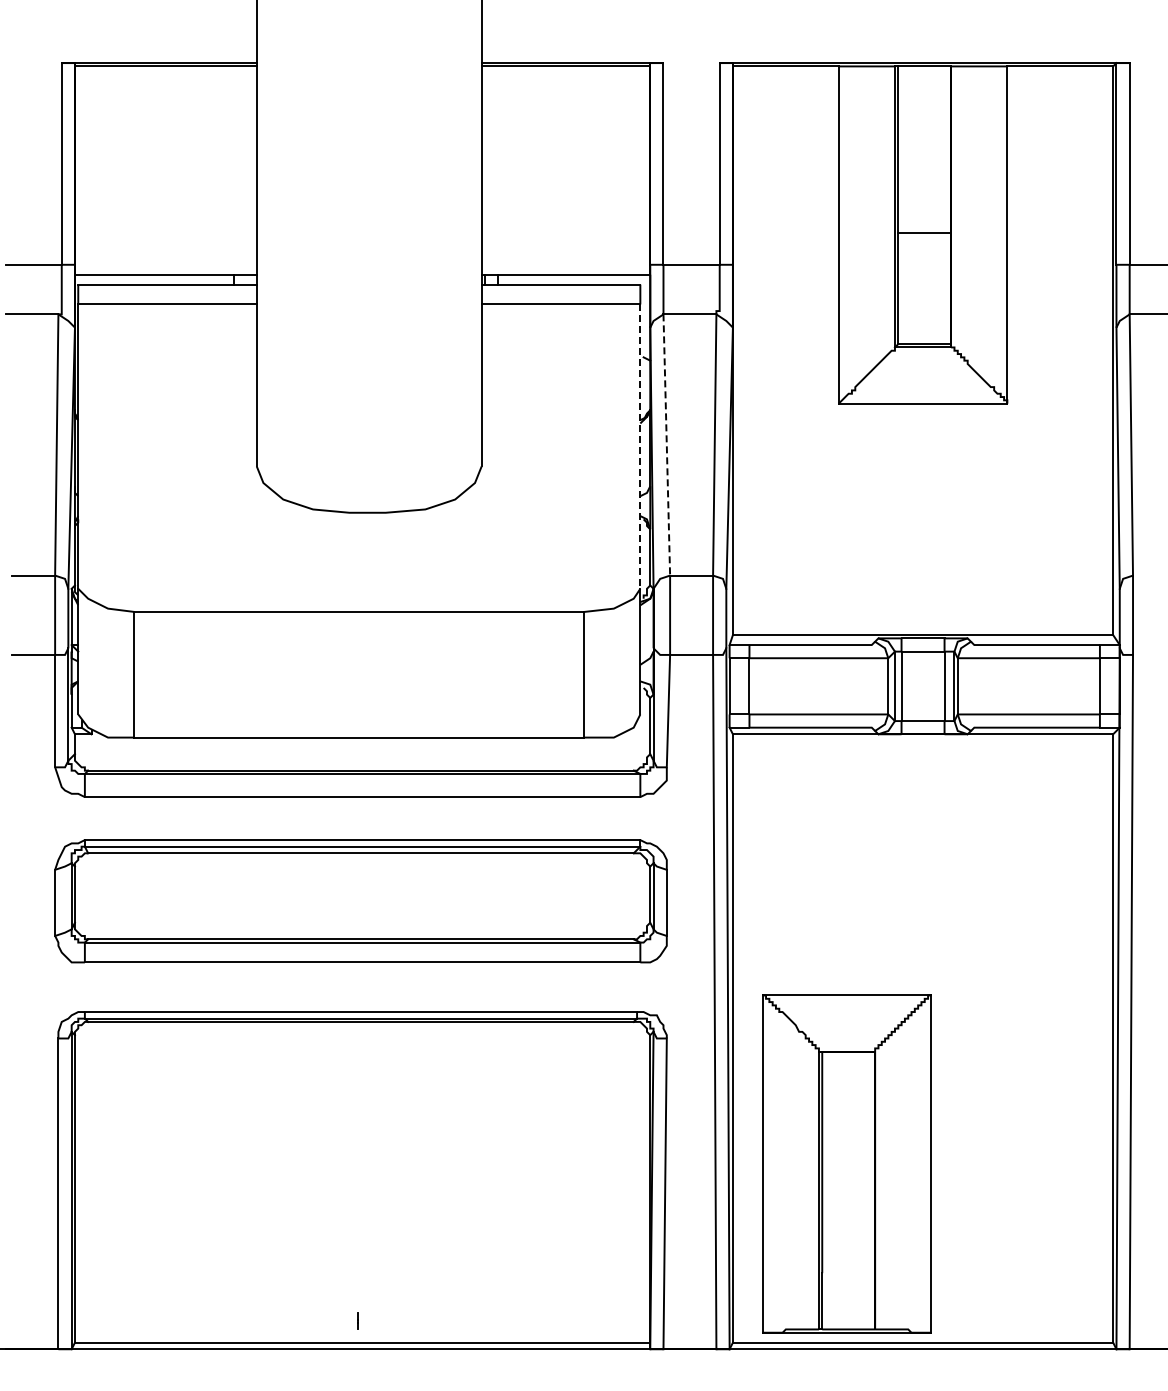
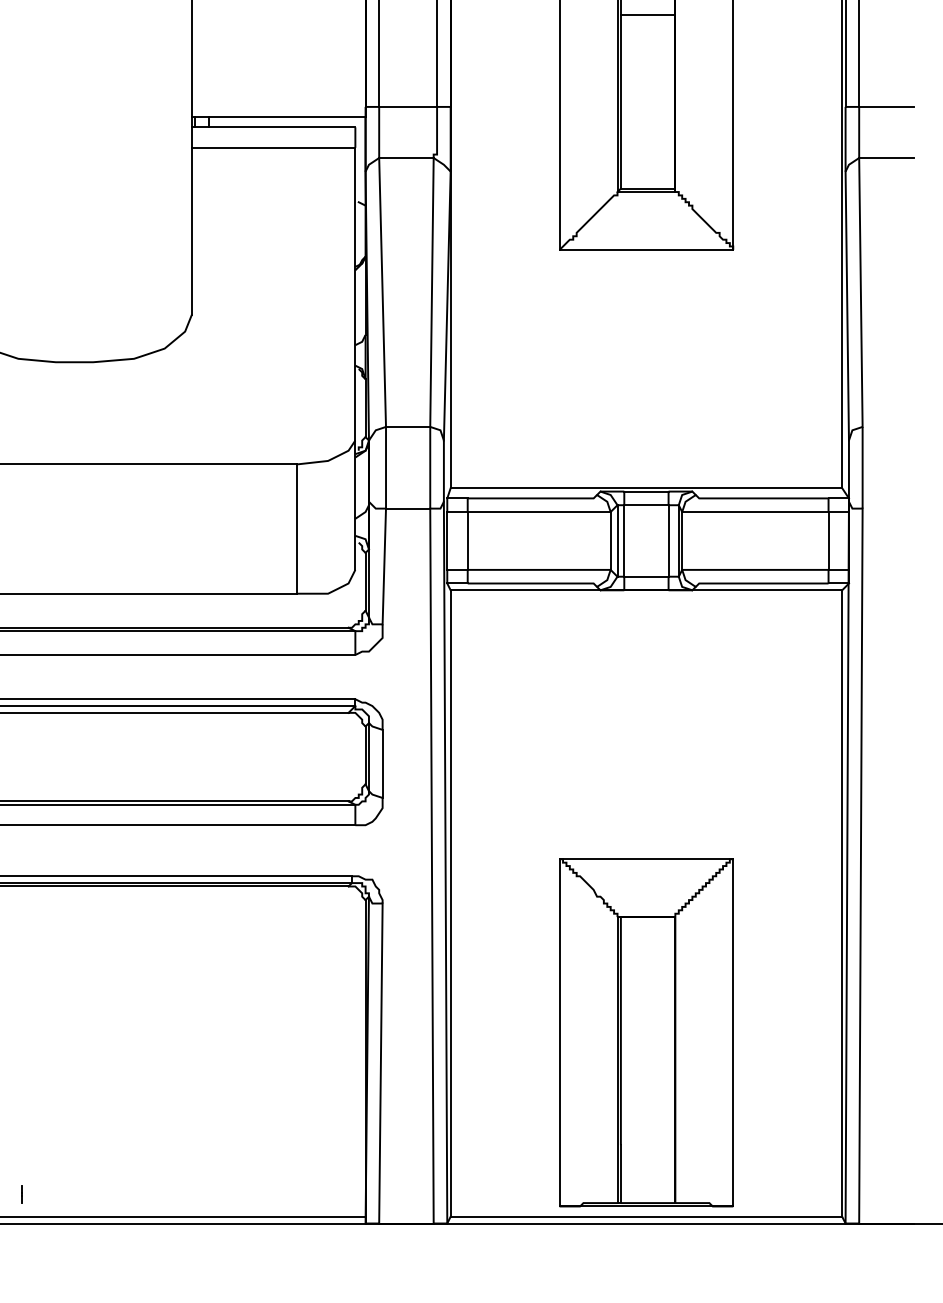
line: (924, 232) -> (647, 14), moved
line: (666, 444) -> (382, 291), dashed -> solid
line: (640, 447) -> (355, 295), dashed -> solid
part: (846, 1163) -> (645, 1032), moved
line: (357, 1320) -> (20, 1193), moved

